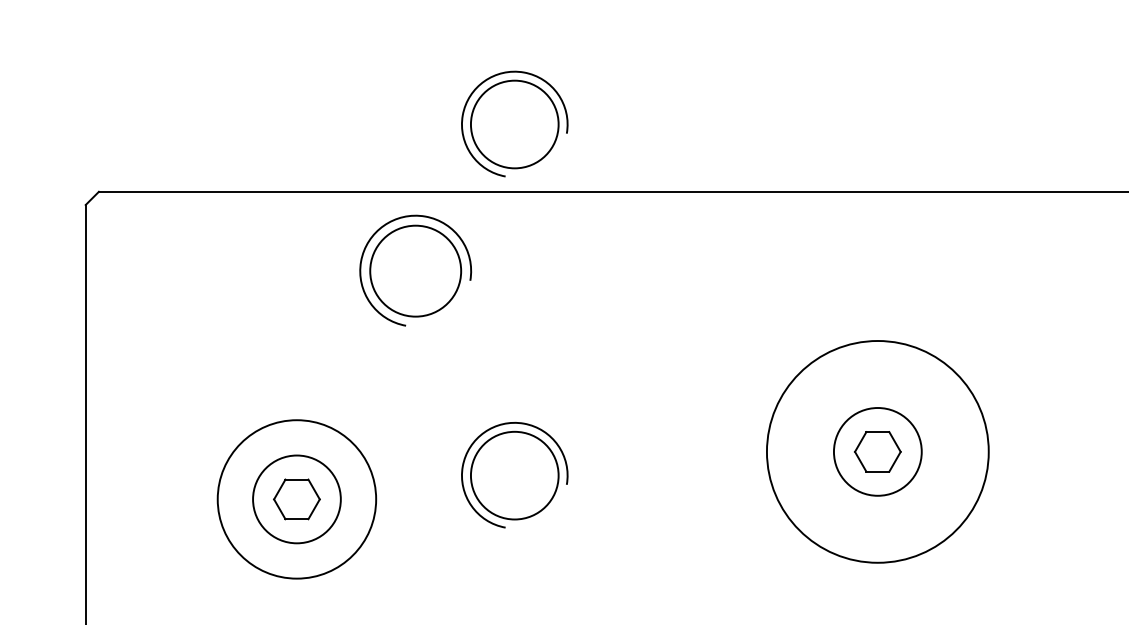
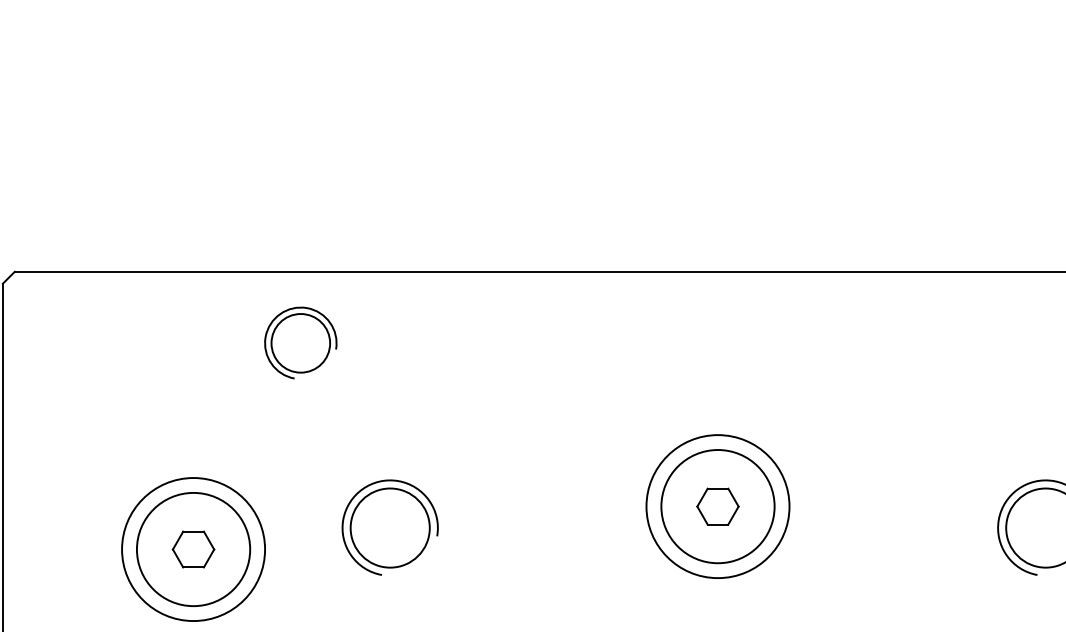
part: (513, 123) -> (389, 210), removed
part: (415, 270) -> (300, 342), size x0.71
circle: (877, 451) -> (717, 506), size x0.71
circle: (877, 451) -> (717, 506), size x1.43
circle: (296, 499) -> (193, 549), size x1.43

